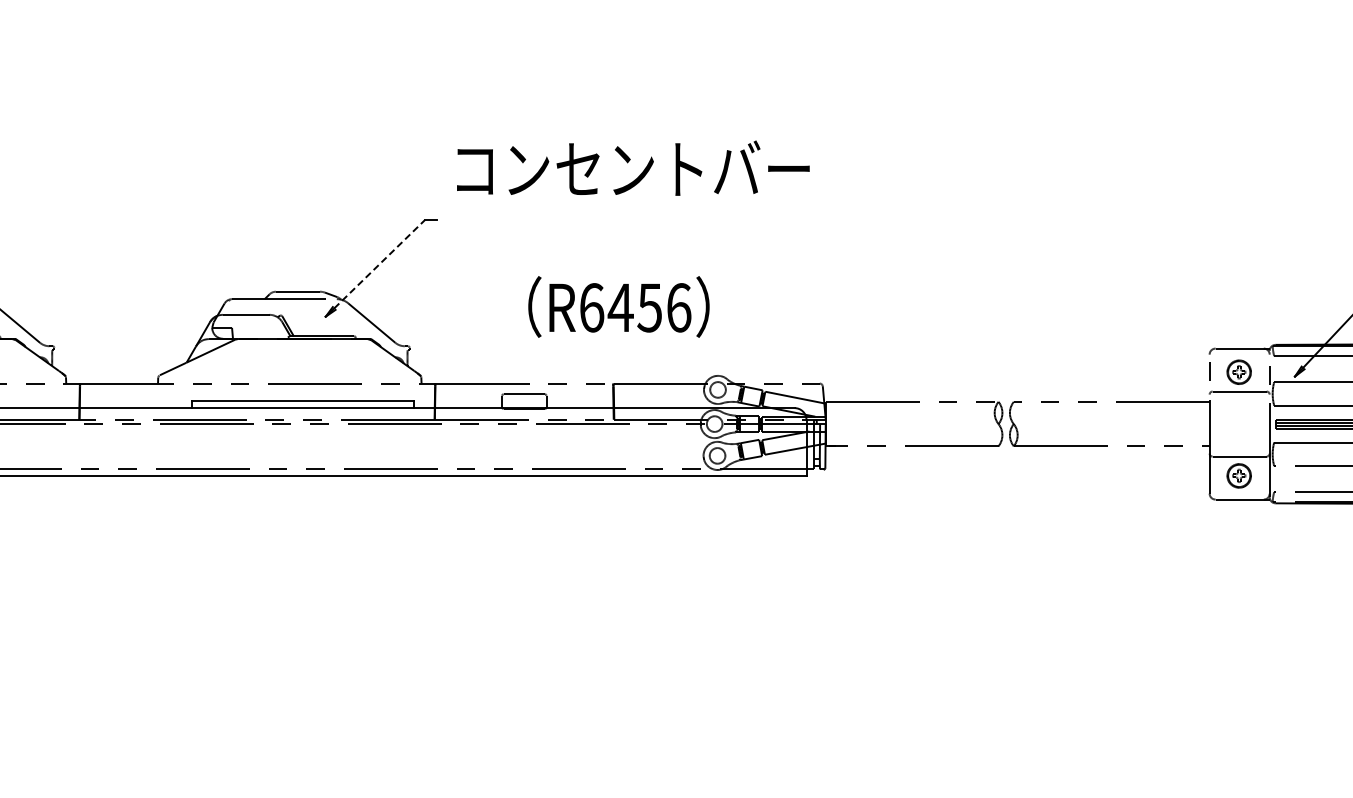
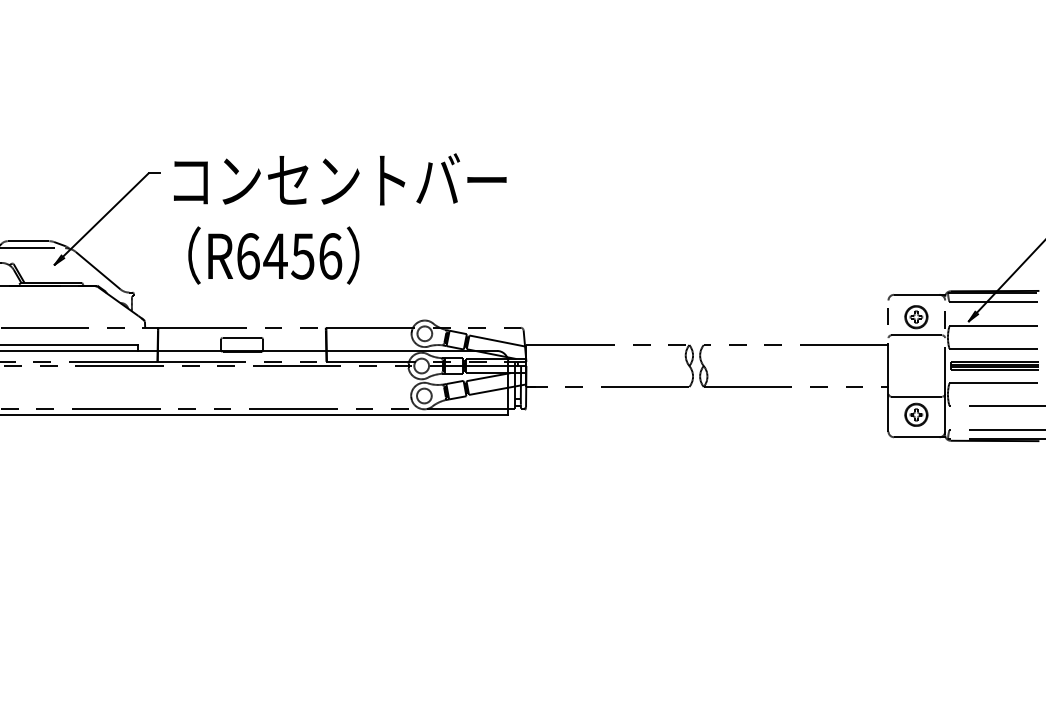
text: (633, 167) -> (340, 178), moved
line: (380, 263) -> (106, 214), dashed -> solid
text: (618, 306) -> (273, 255), moved

